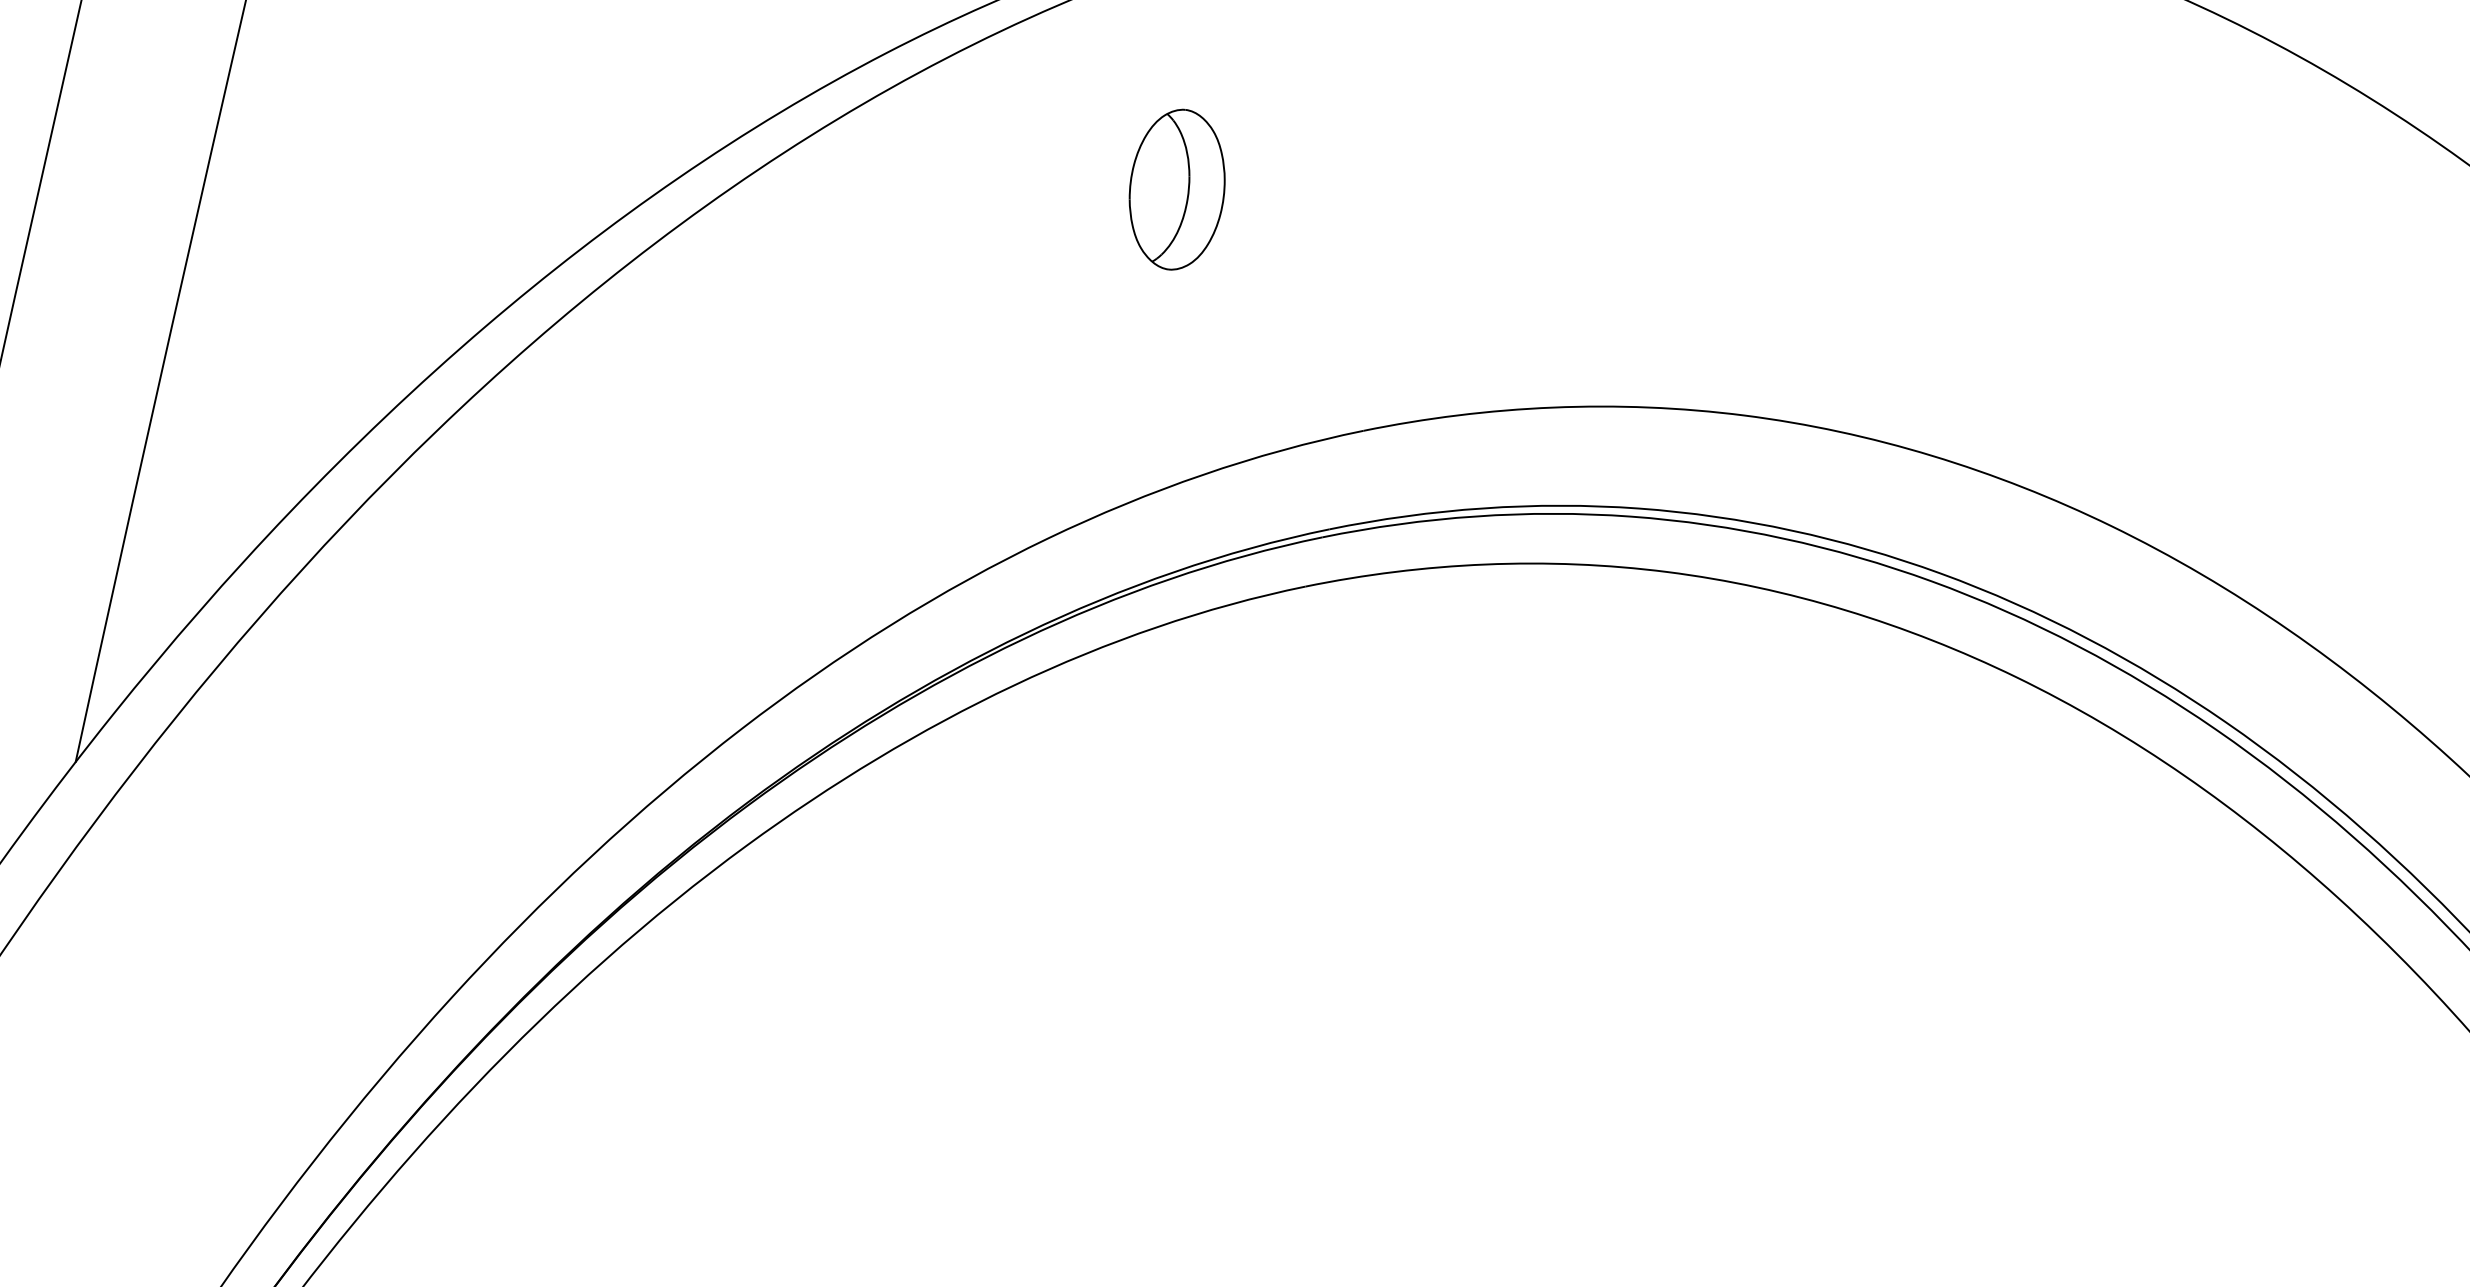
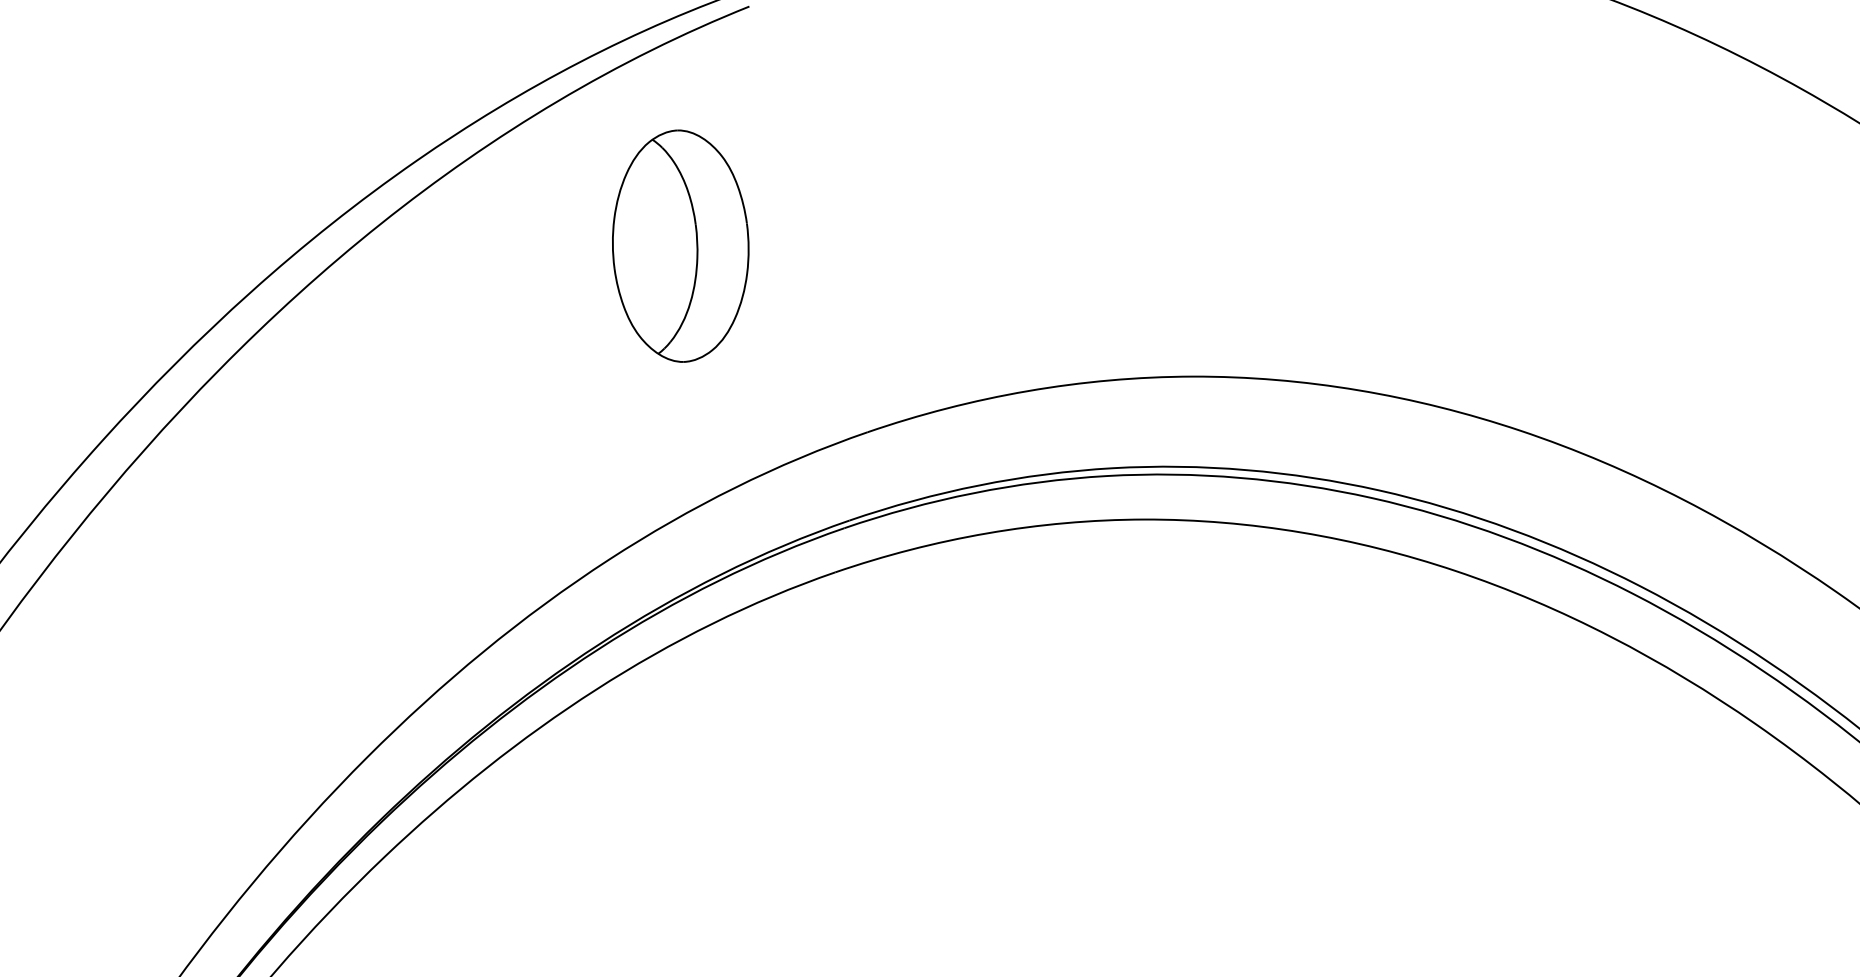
part: (1177, 189) -> (681, 245), size x1.67

